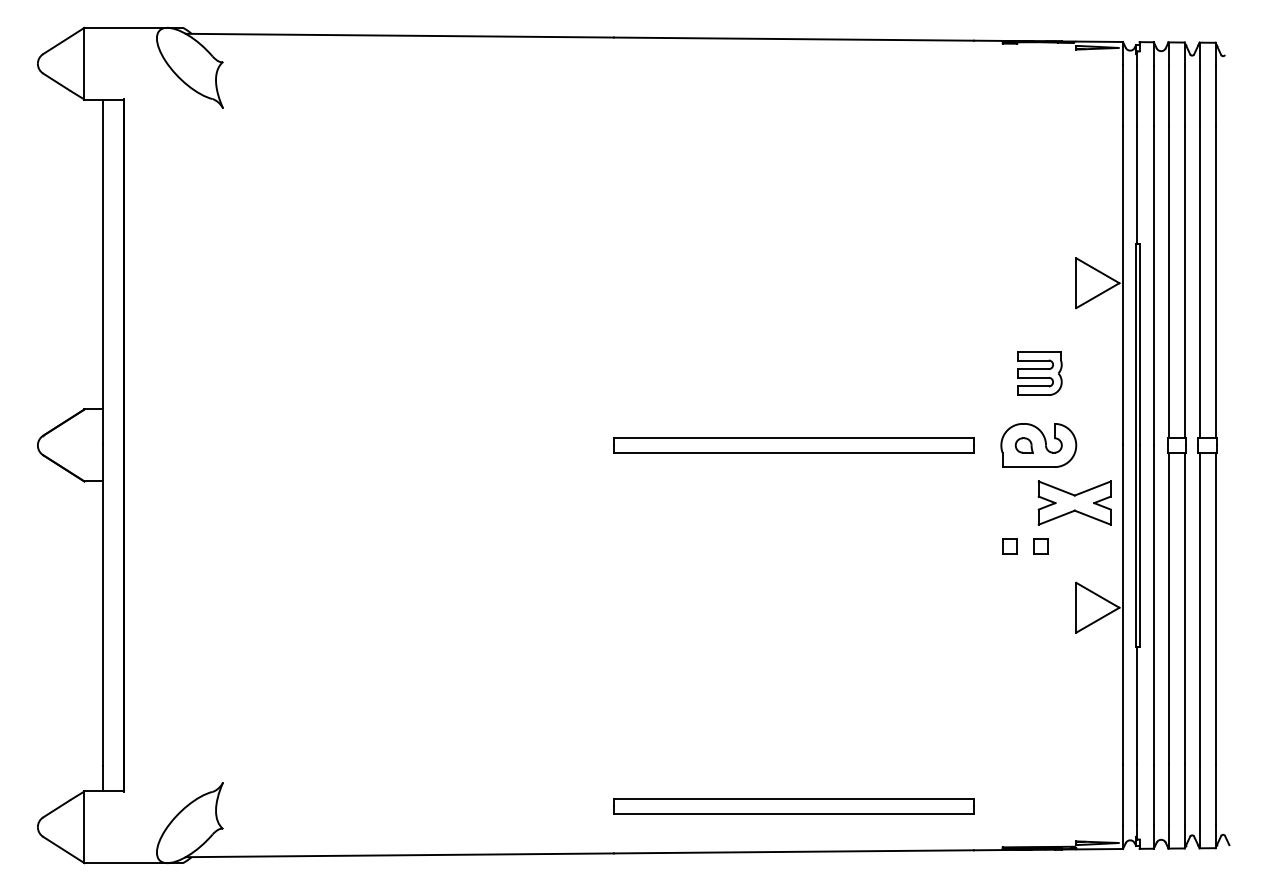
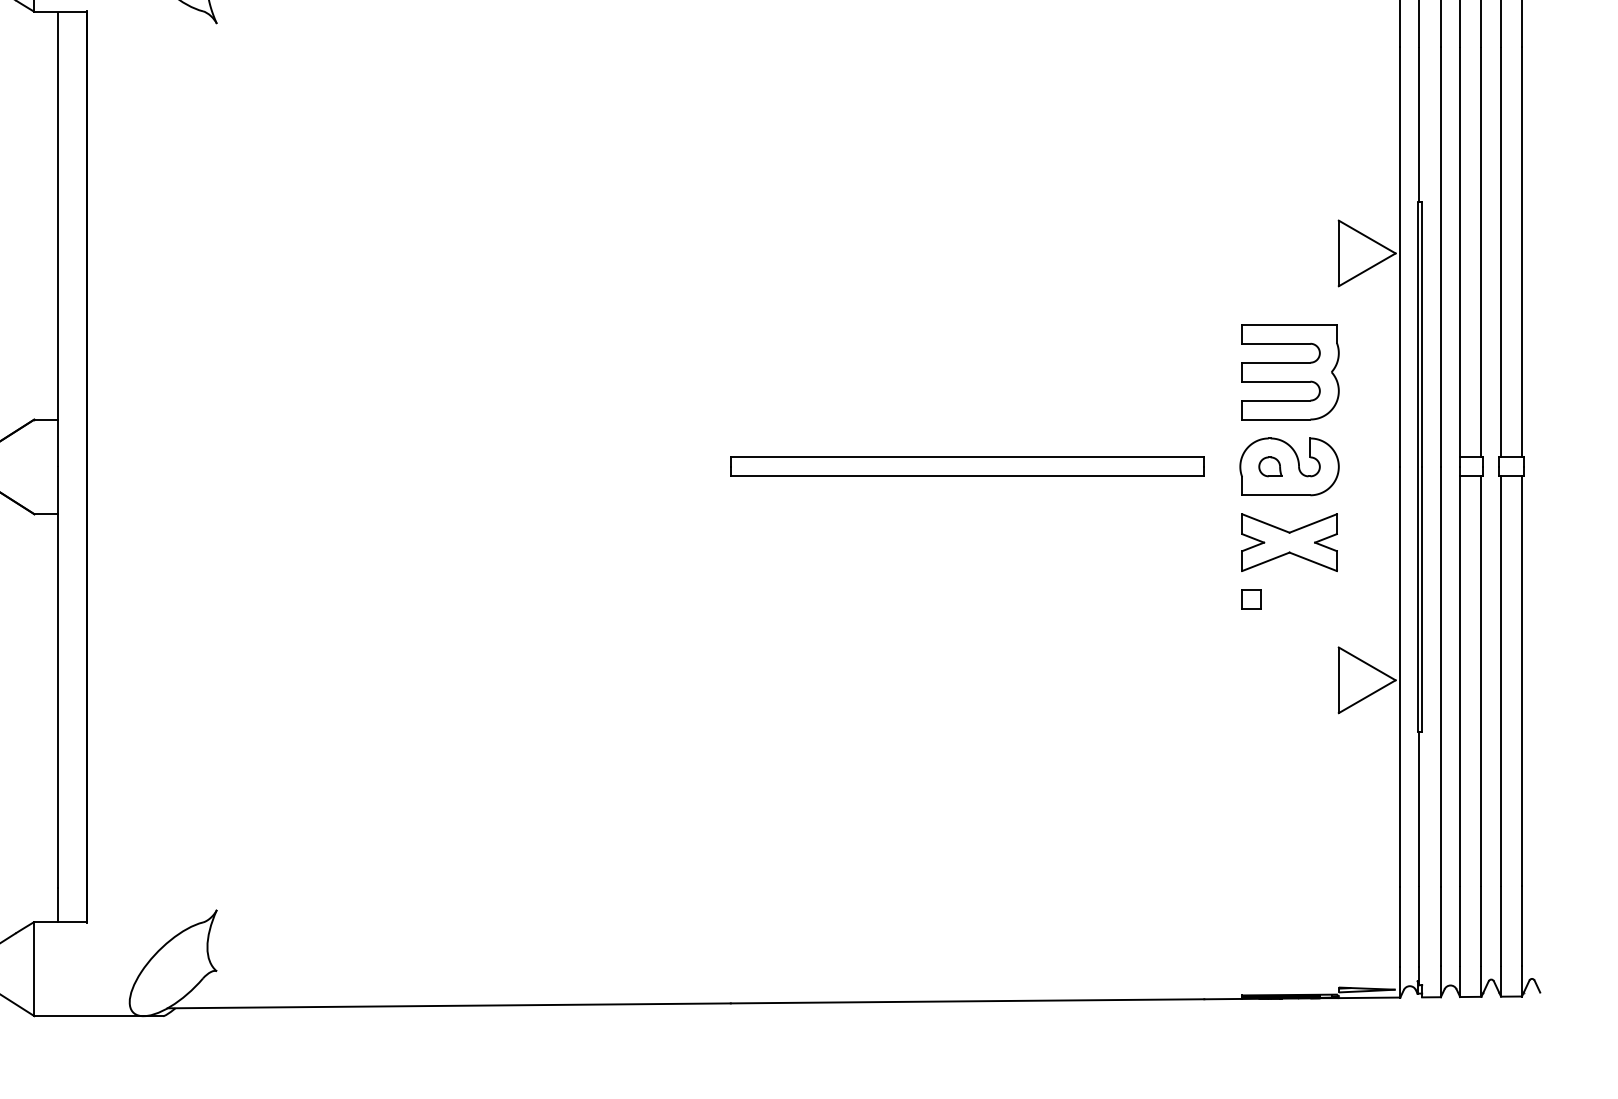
part: (1039, 373) -> (1290, 372), size x1.67
part: (1074, 502) -> (1289, 541), moved
part: (1040, 546) -> (1291, 599), removed
part: (793, 806) -> (966, 941), removed

